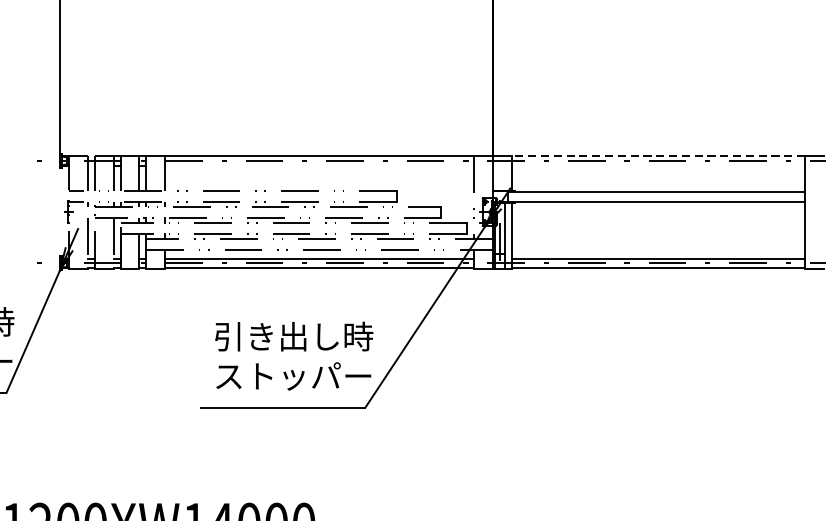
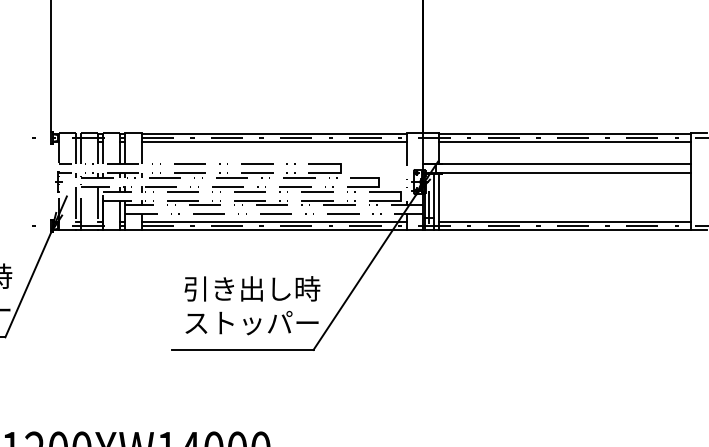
line: (657, 155) -> (564, 133), dashed -> solid
line: (318, 166) -> (273, 142), added
line: (658, 166) -> (565, 142), added

